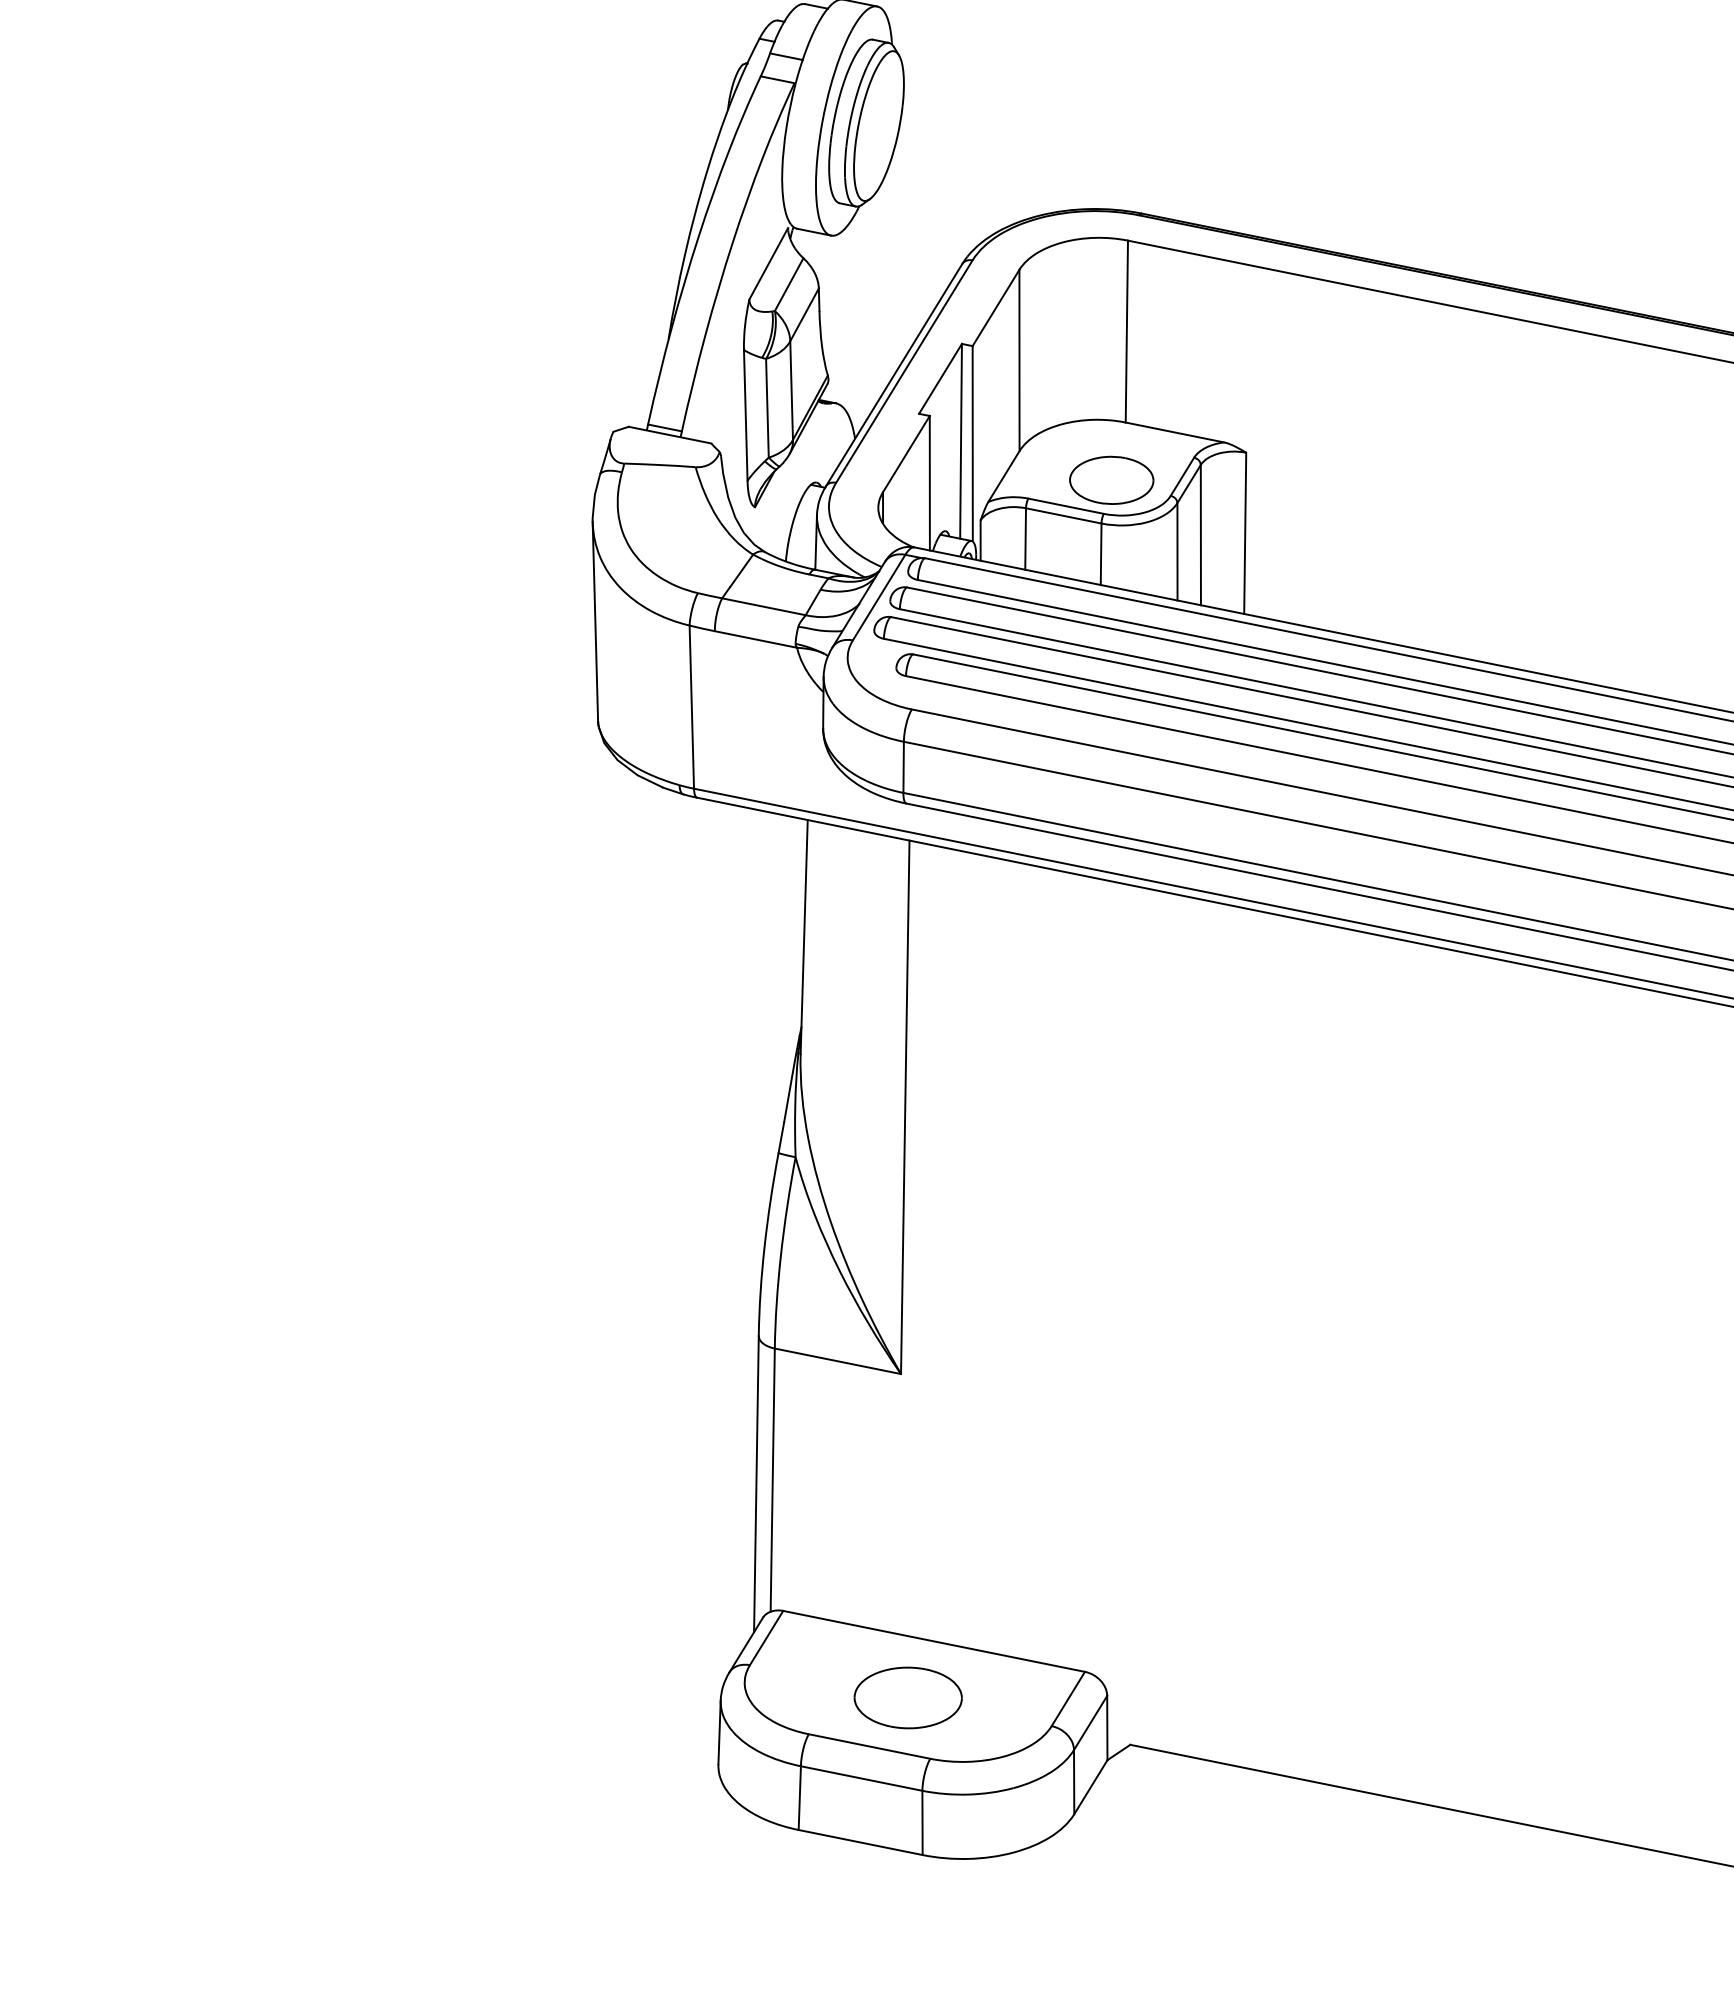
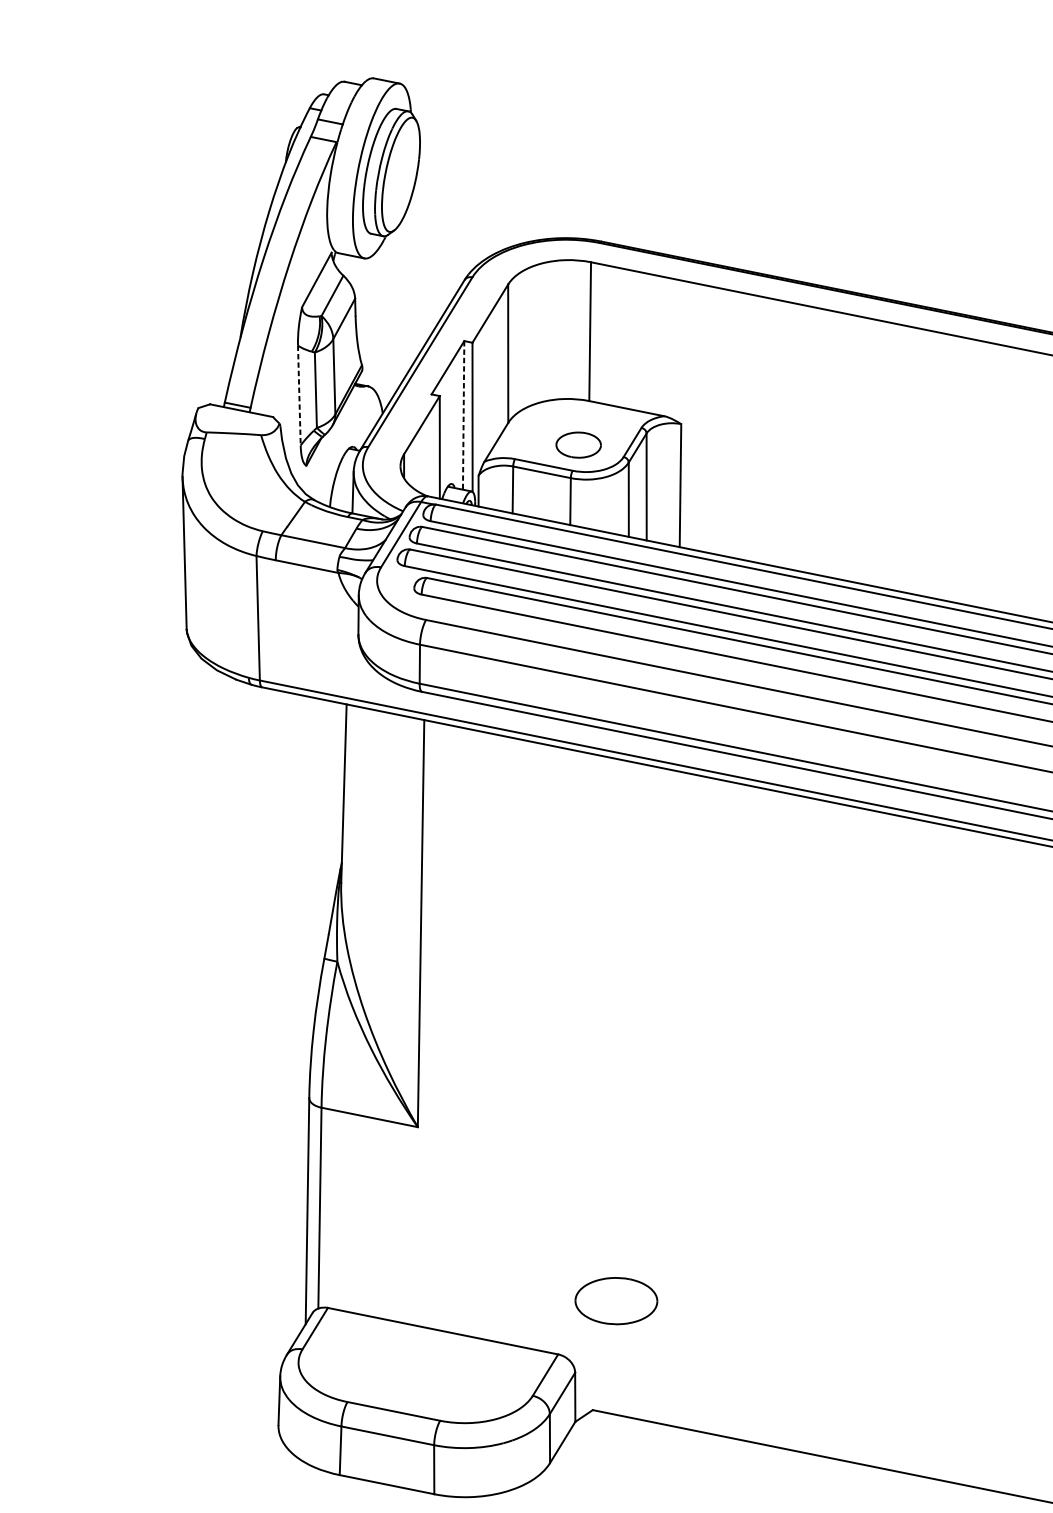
line: (745, 415) -> (299, 395), solid -> dashed
line: (961, 441) -> (463, 415), solid -> dashed
part: (1111, 479) -> (578, 444), size x0.7
part: (907, 1697) -> (615, 1300), moved

